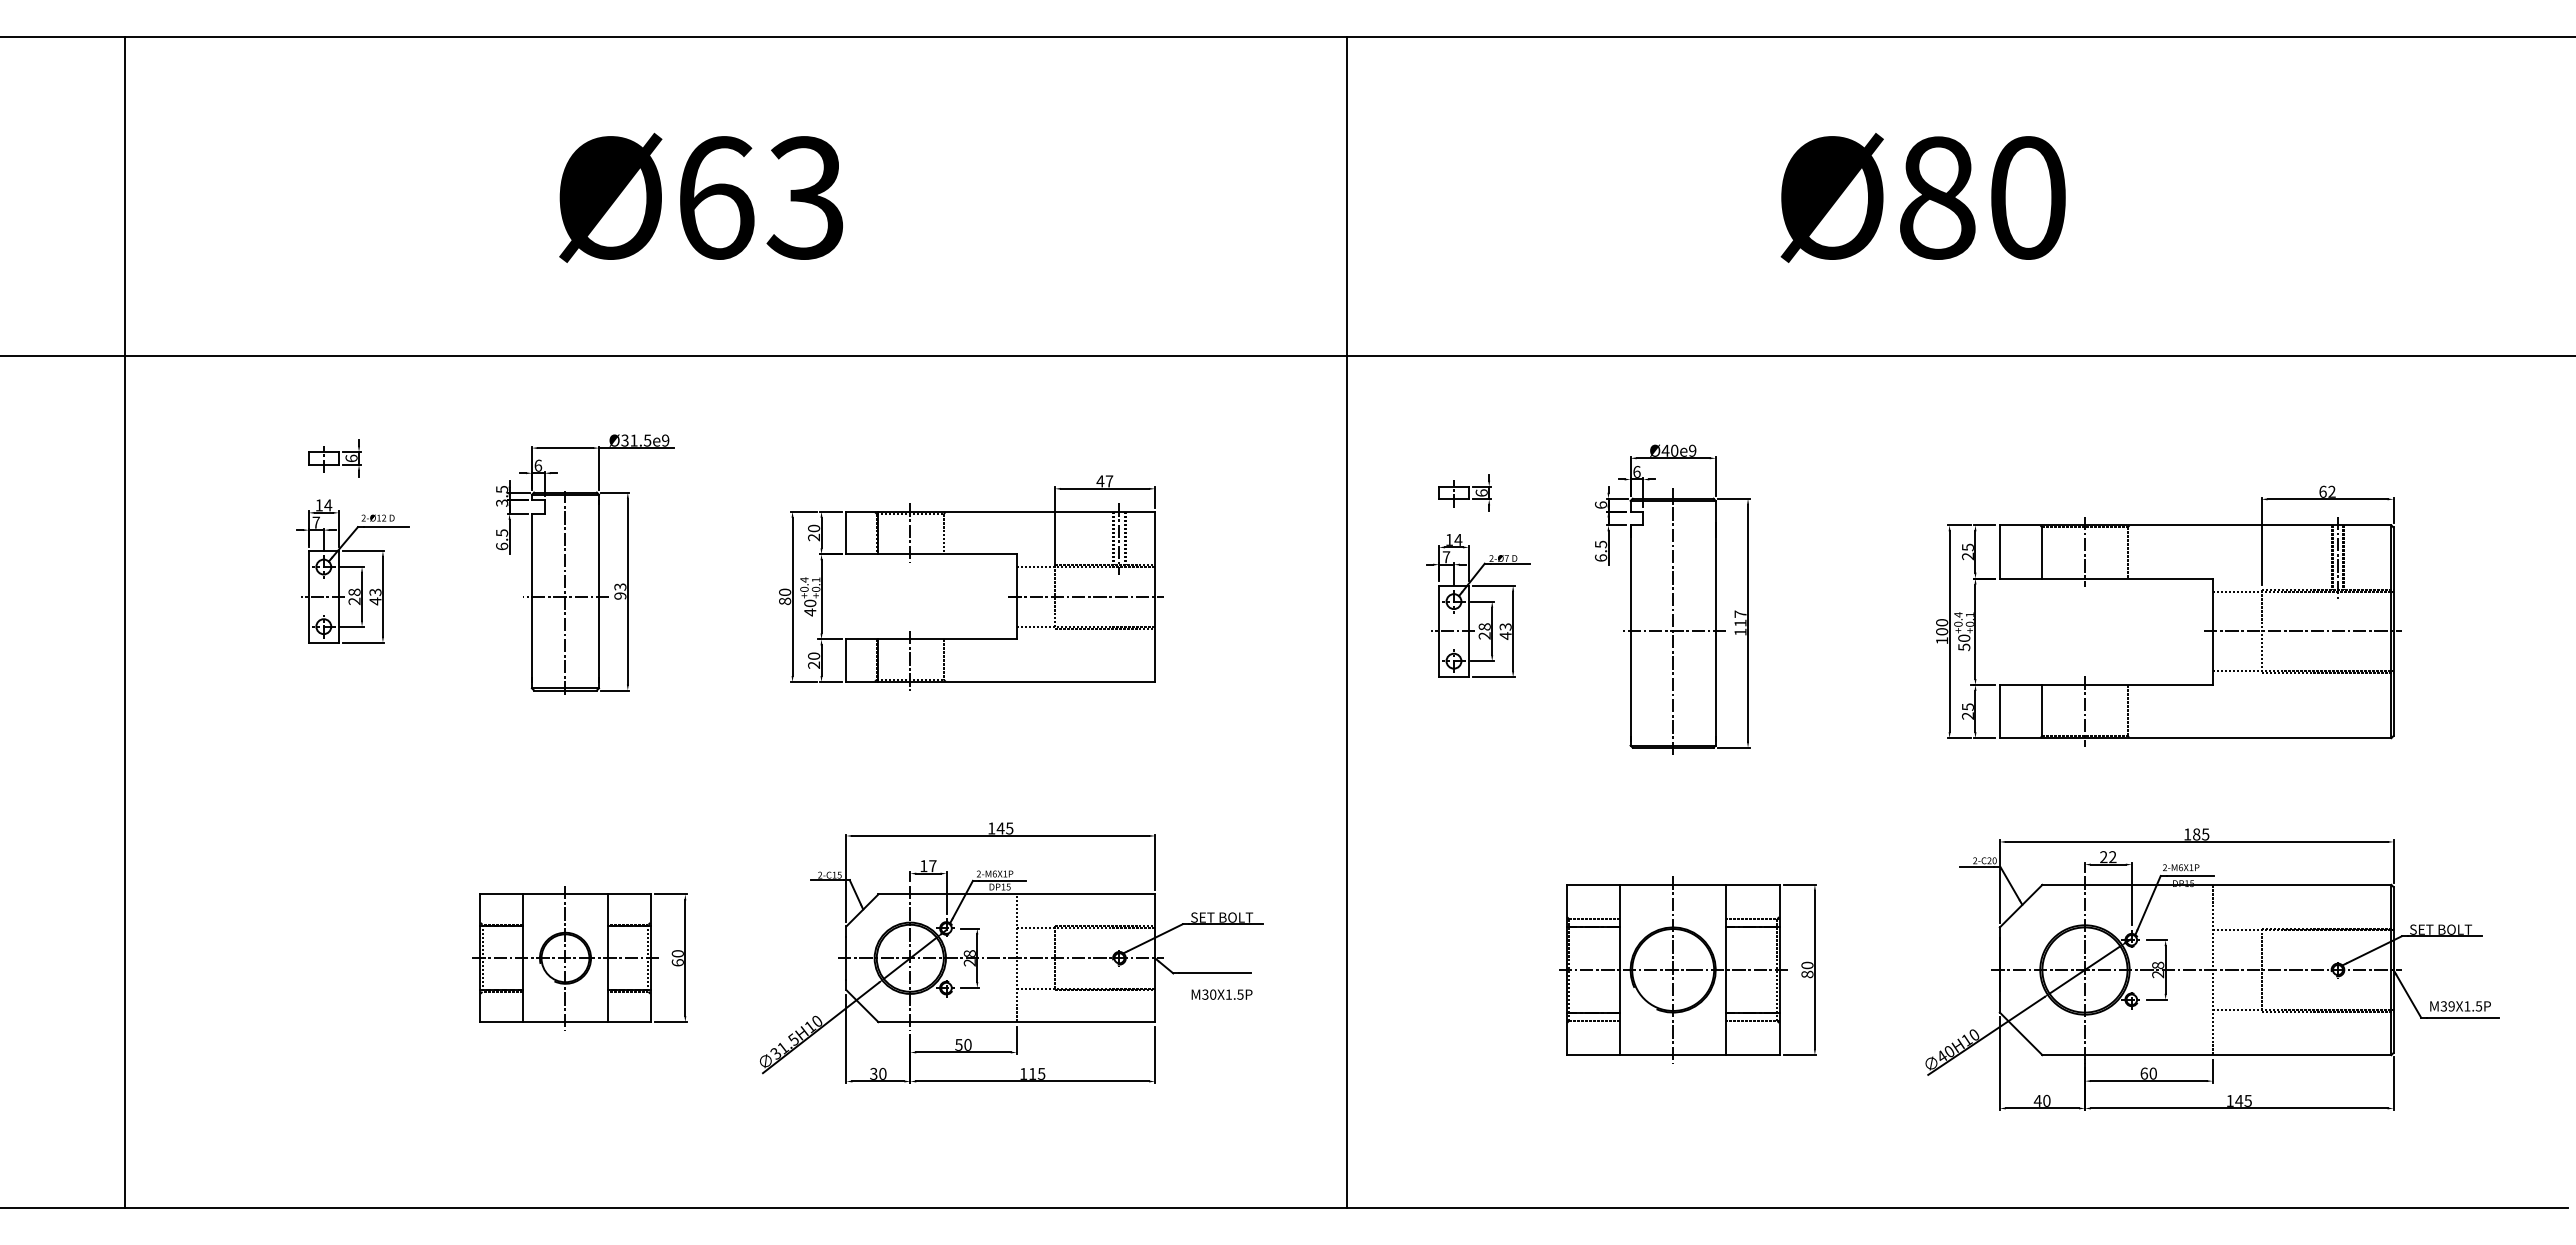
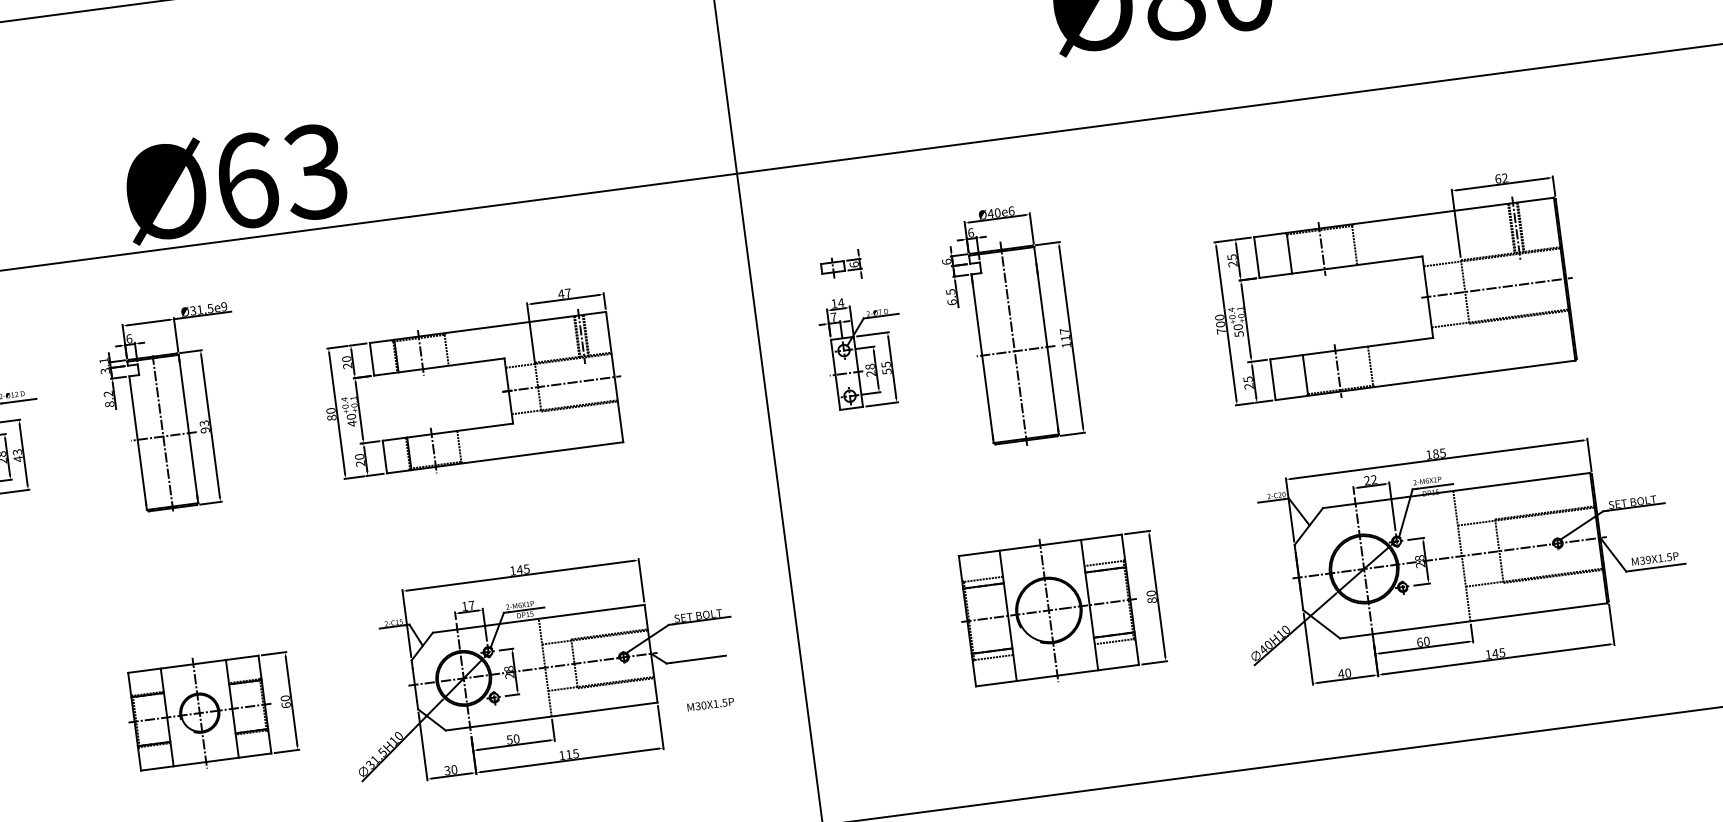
text: (700, 197) -> (235, 182), moved
text: (1692, 450) -> (1011, 210), Ø40e9 -> Ø40e6
text: (502, 489) -> (104, 360), 3.5 -> 3.1
text: (502, 539) -> (109, 398), 6.5 -> 8.2
text: (1505, 631) -> (886, 368), 43 -> 55
text: (1942, 640) -> (1221, 331), 100 -> 700
text: (1221, 994) -> (710, 704), moved

